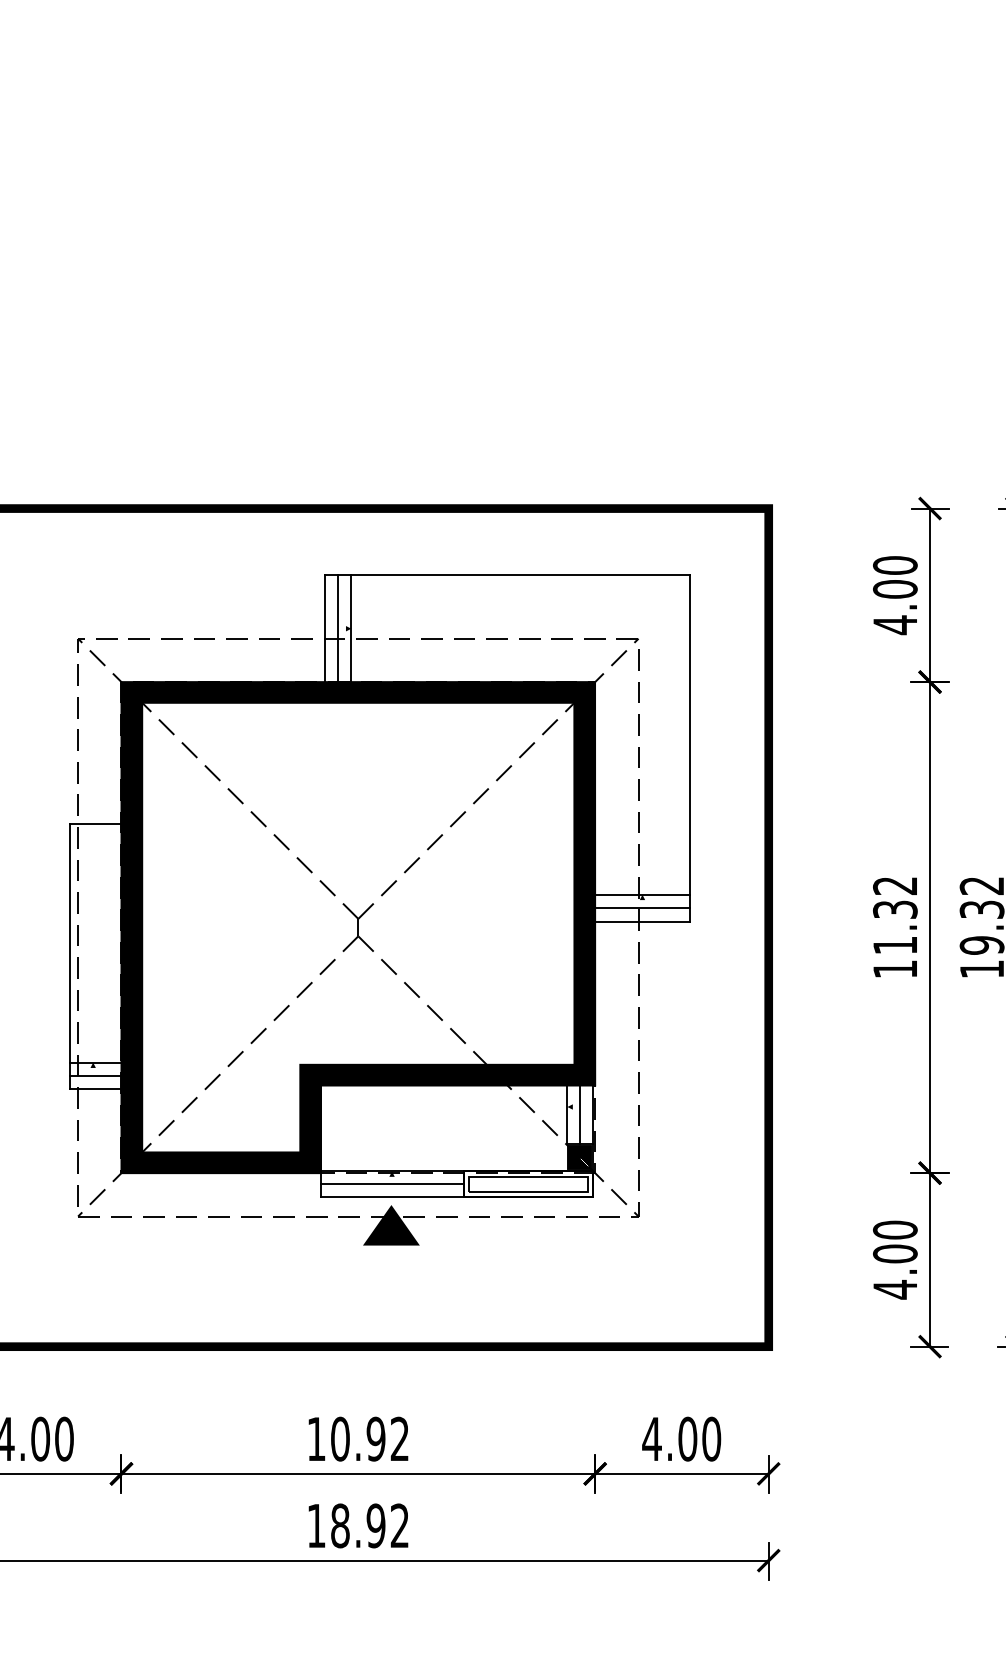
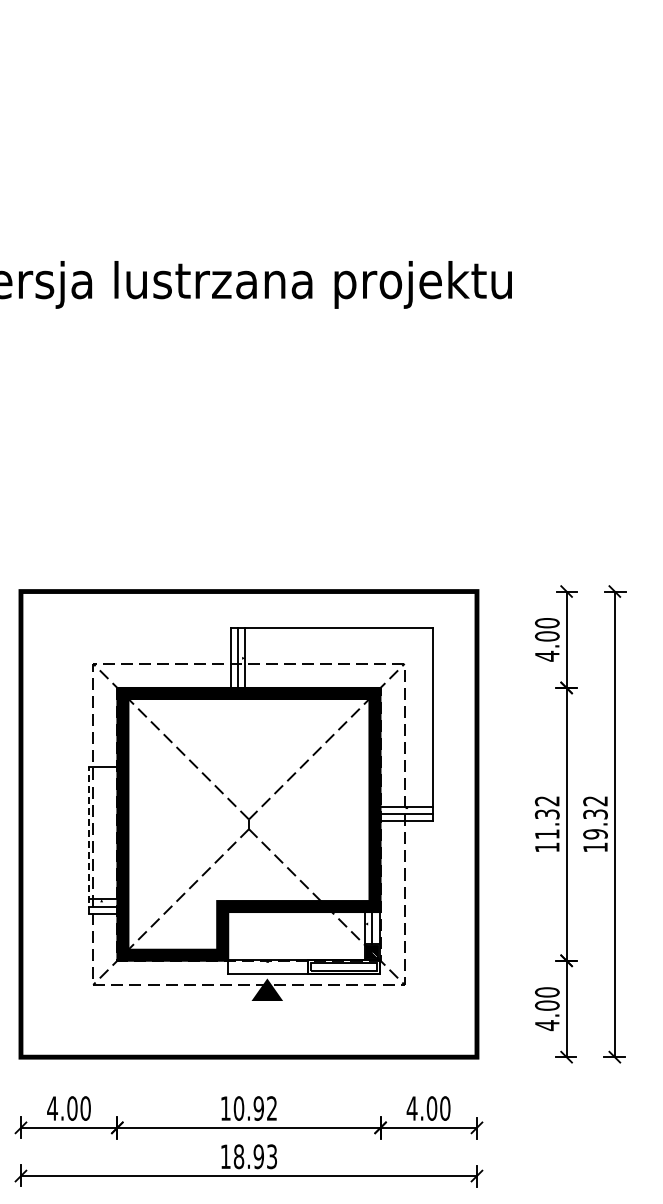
line: (69, 956) -> (88, 840), solid -> dashed
line: (391, 1185) -> (267, 967), removed
text: (398, 1525) -> (271, 1156), 18.92 -> 18.93

